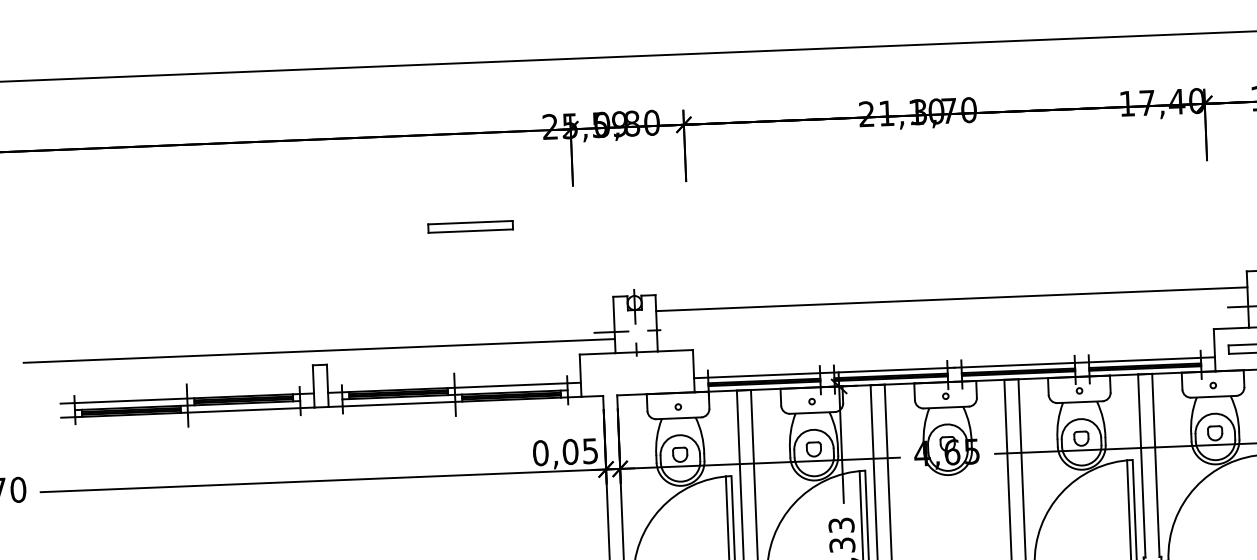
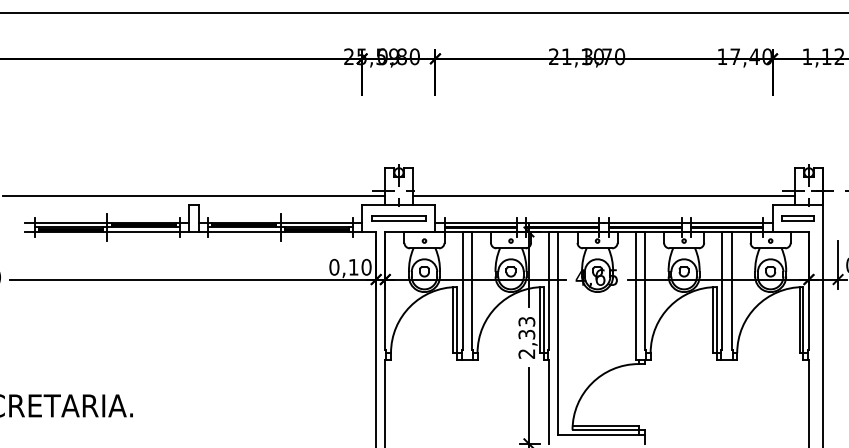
part: (469, 227) -> (398, 218), moved
line: (951, 299) -> (603, 195), moved
text: (579, 450) -> (359, 266), 0,05 -> 0,10

